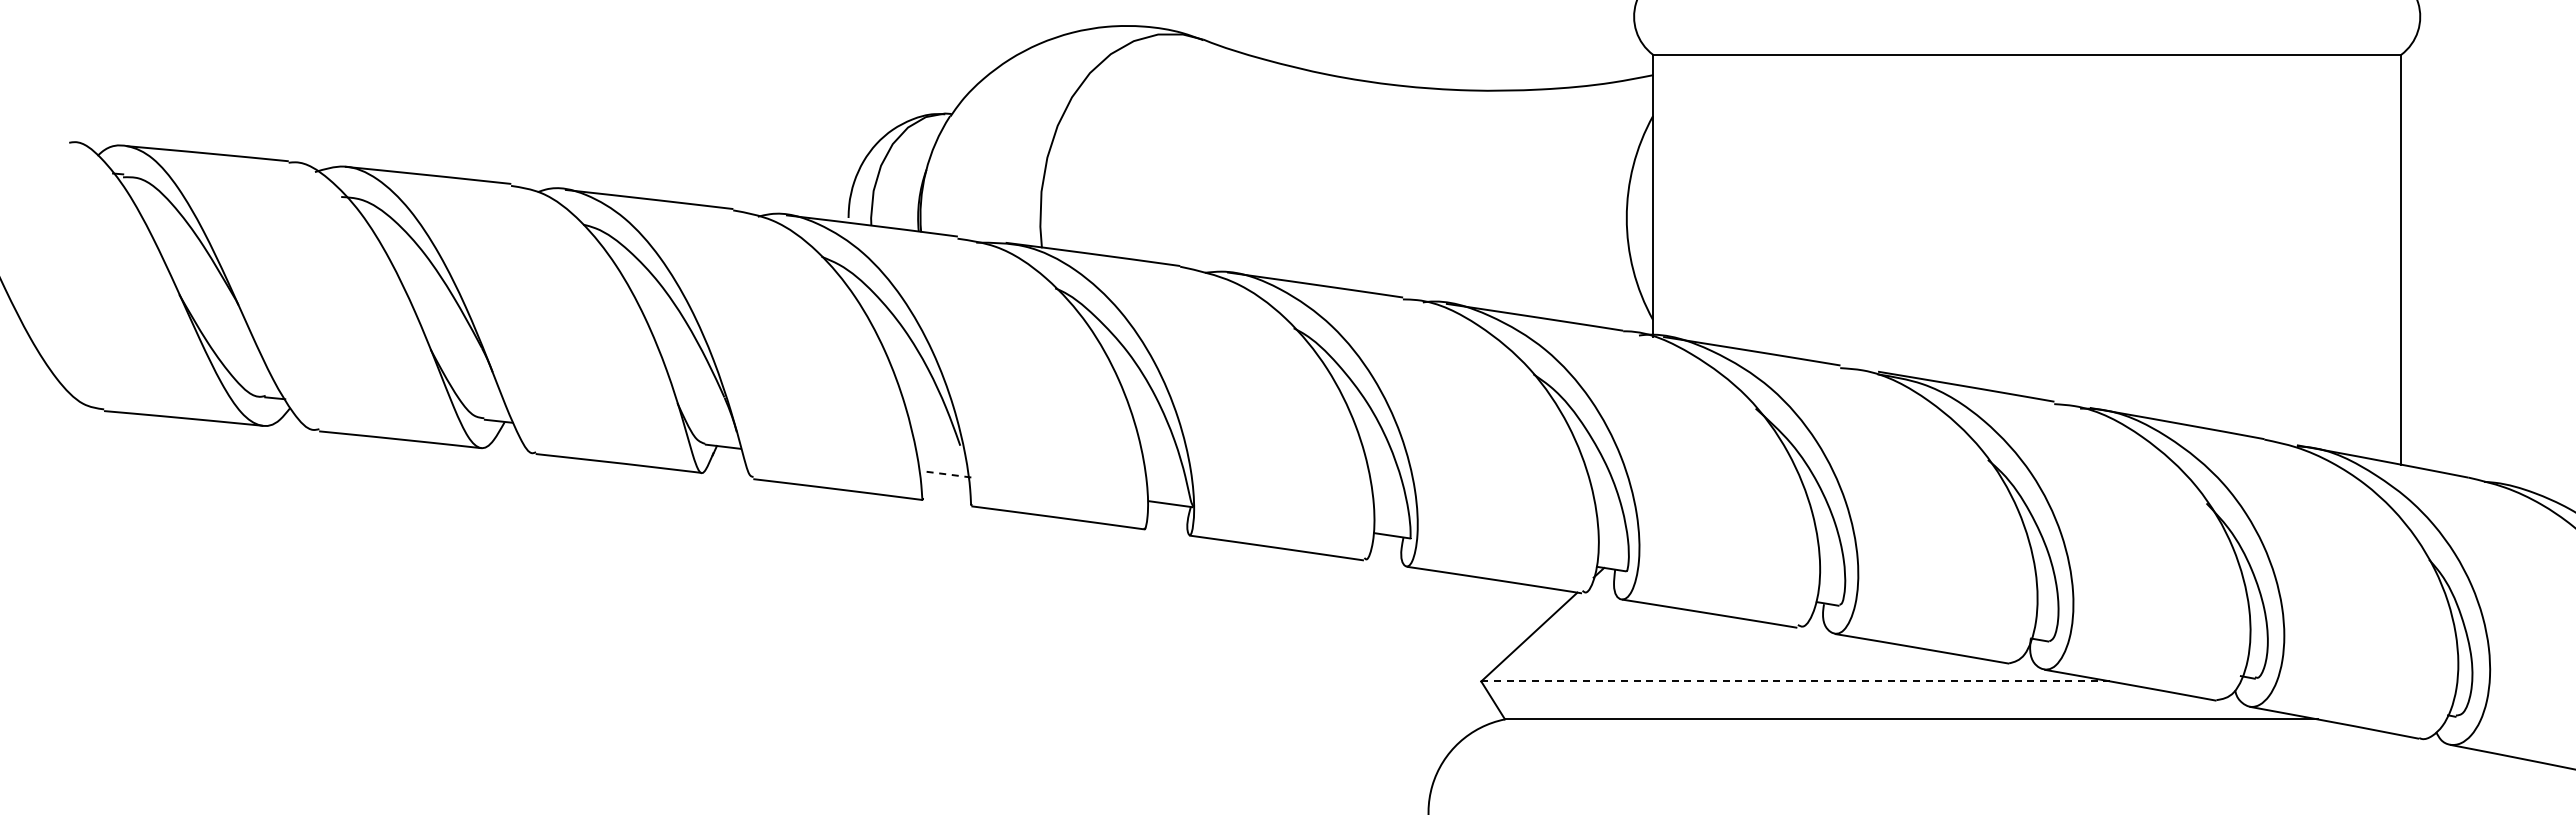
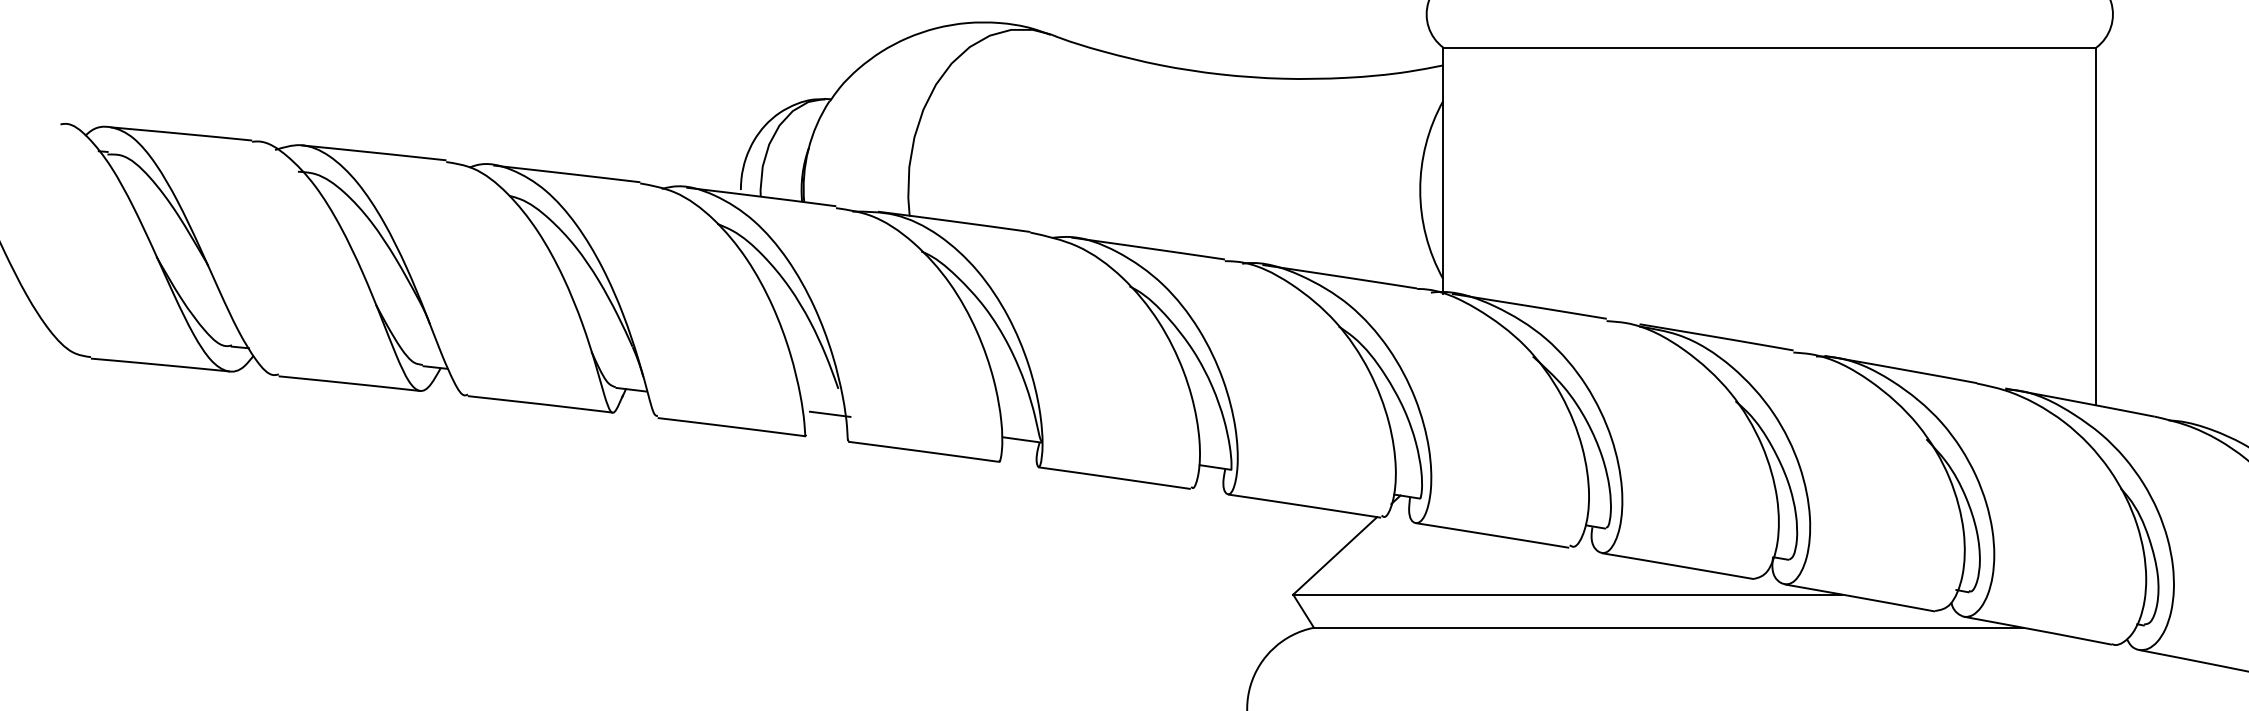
line: (950, 474) -> (829, 413), dashed -> solid
line: (1795, 681) -> (1567, 594), dashed -> solid

